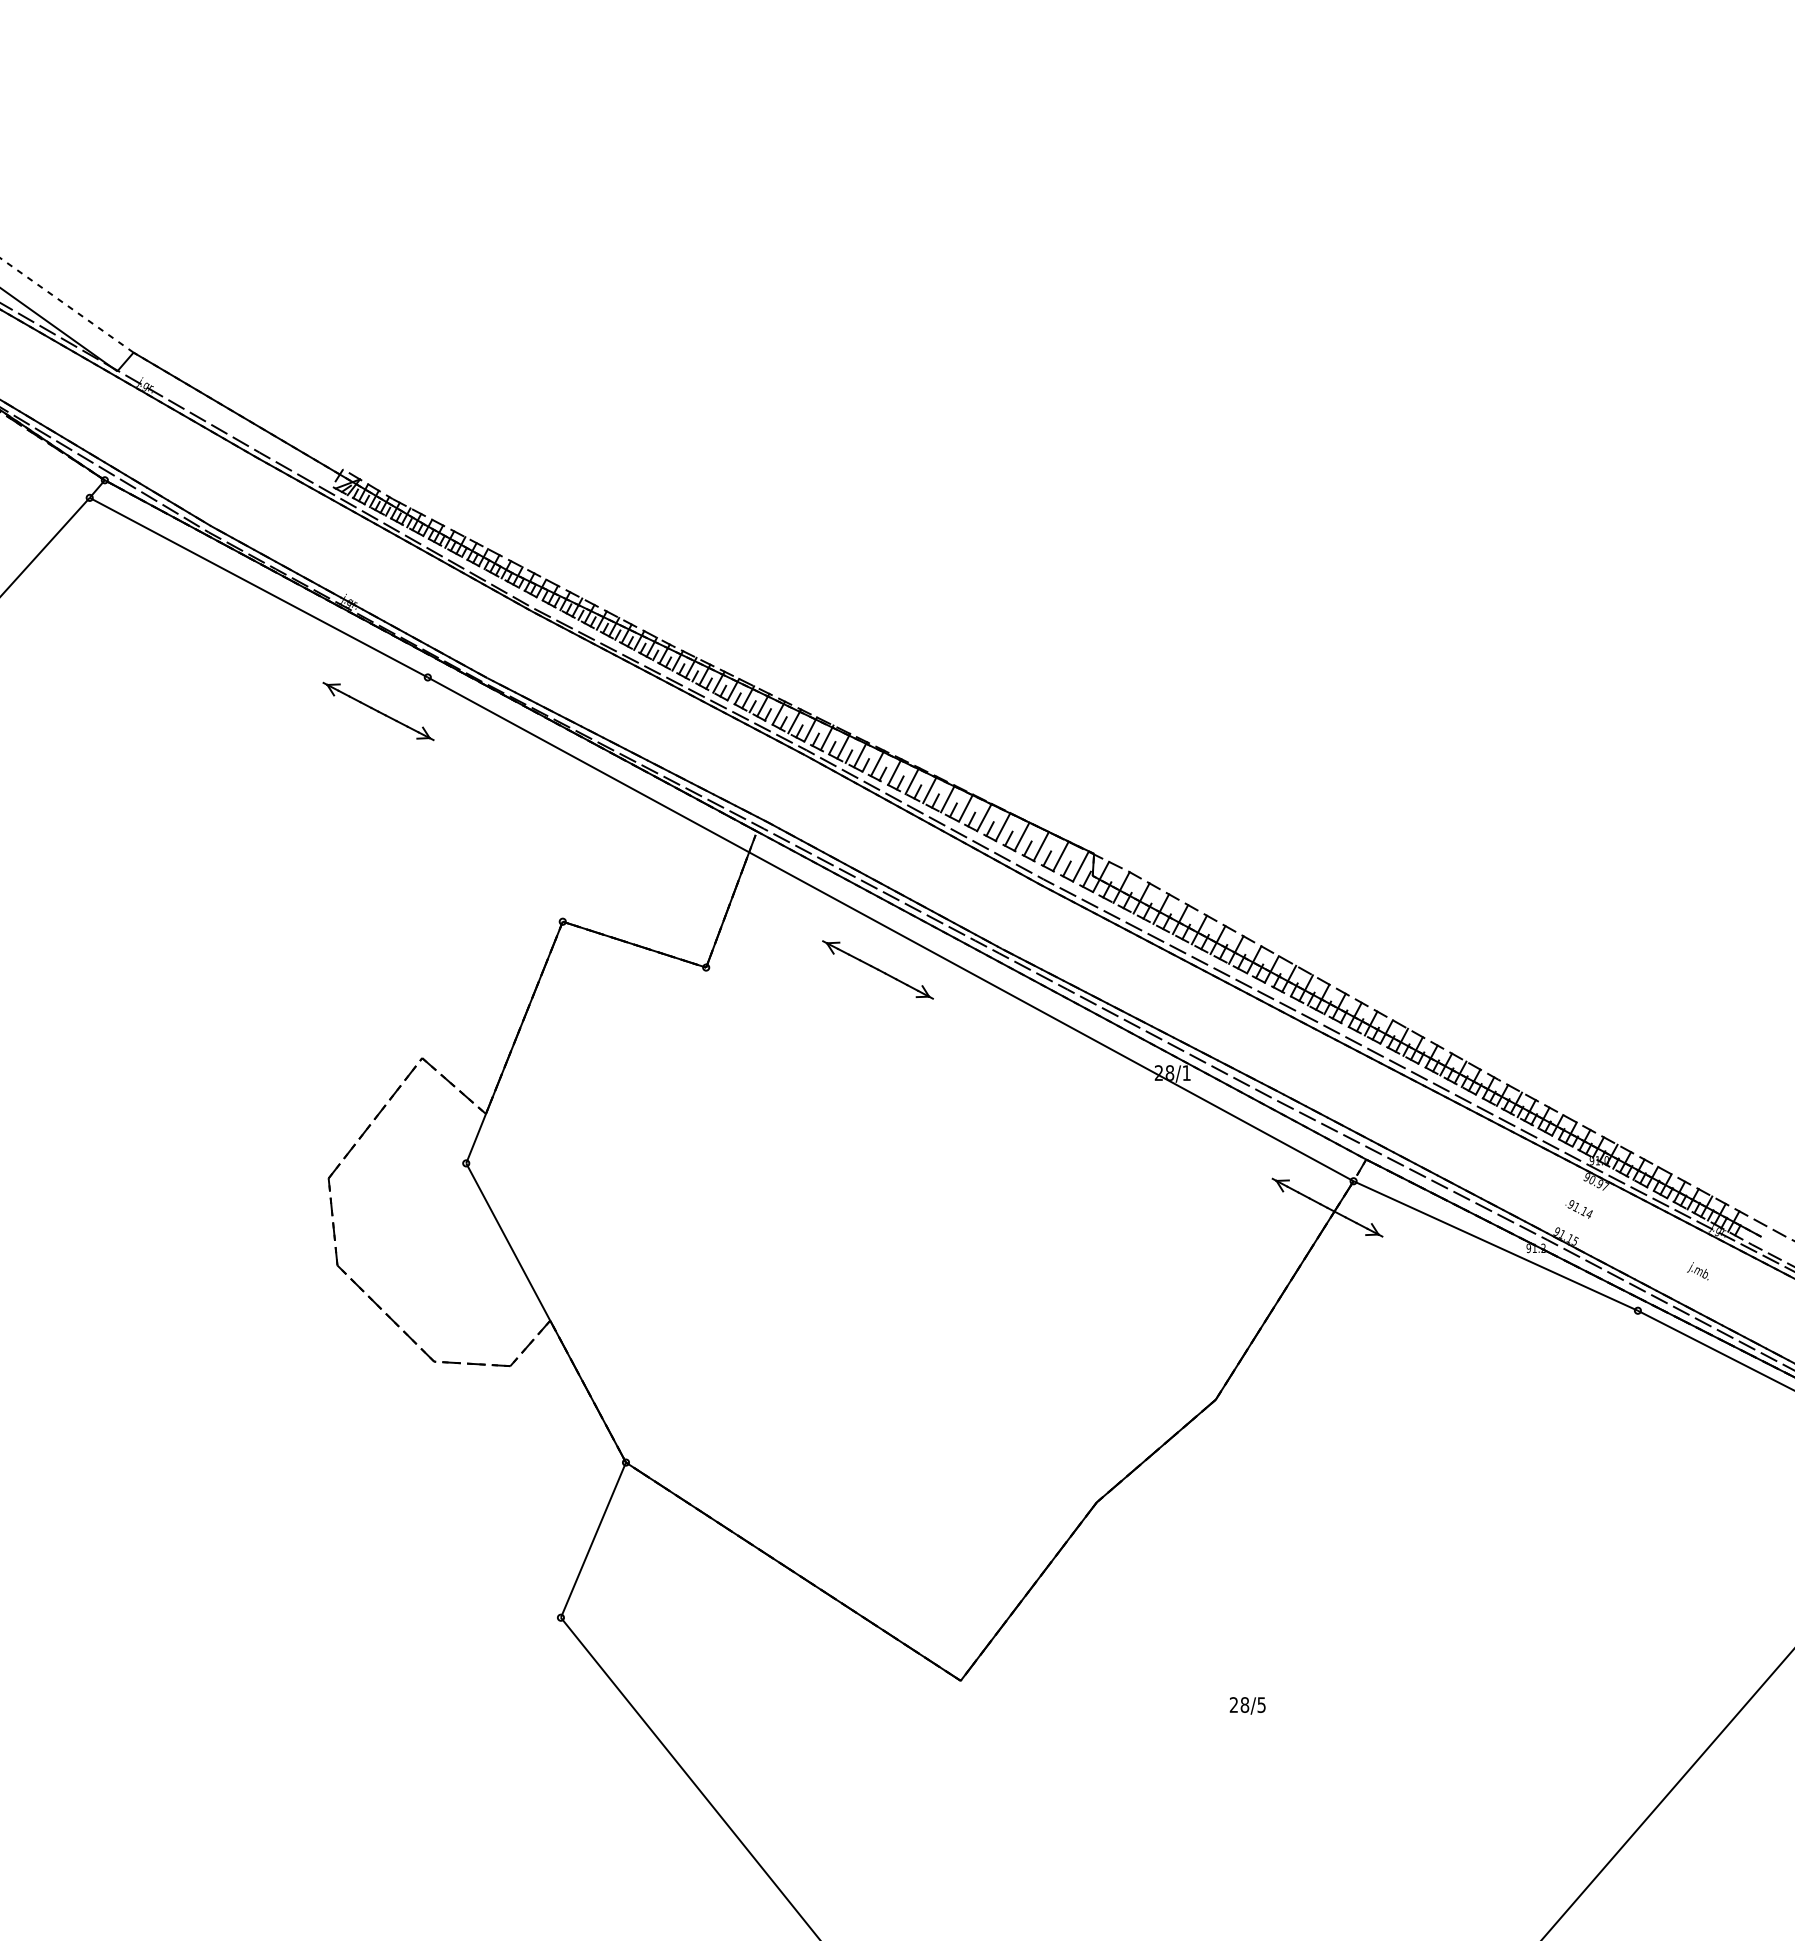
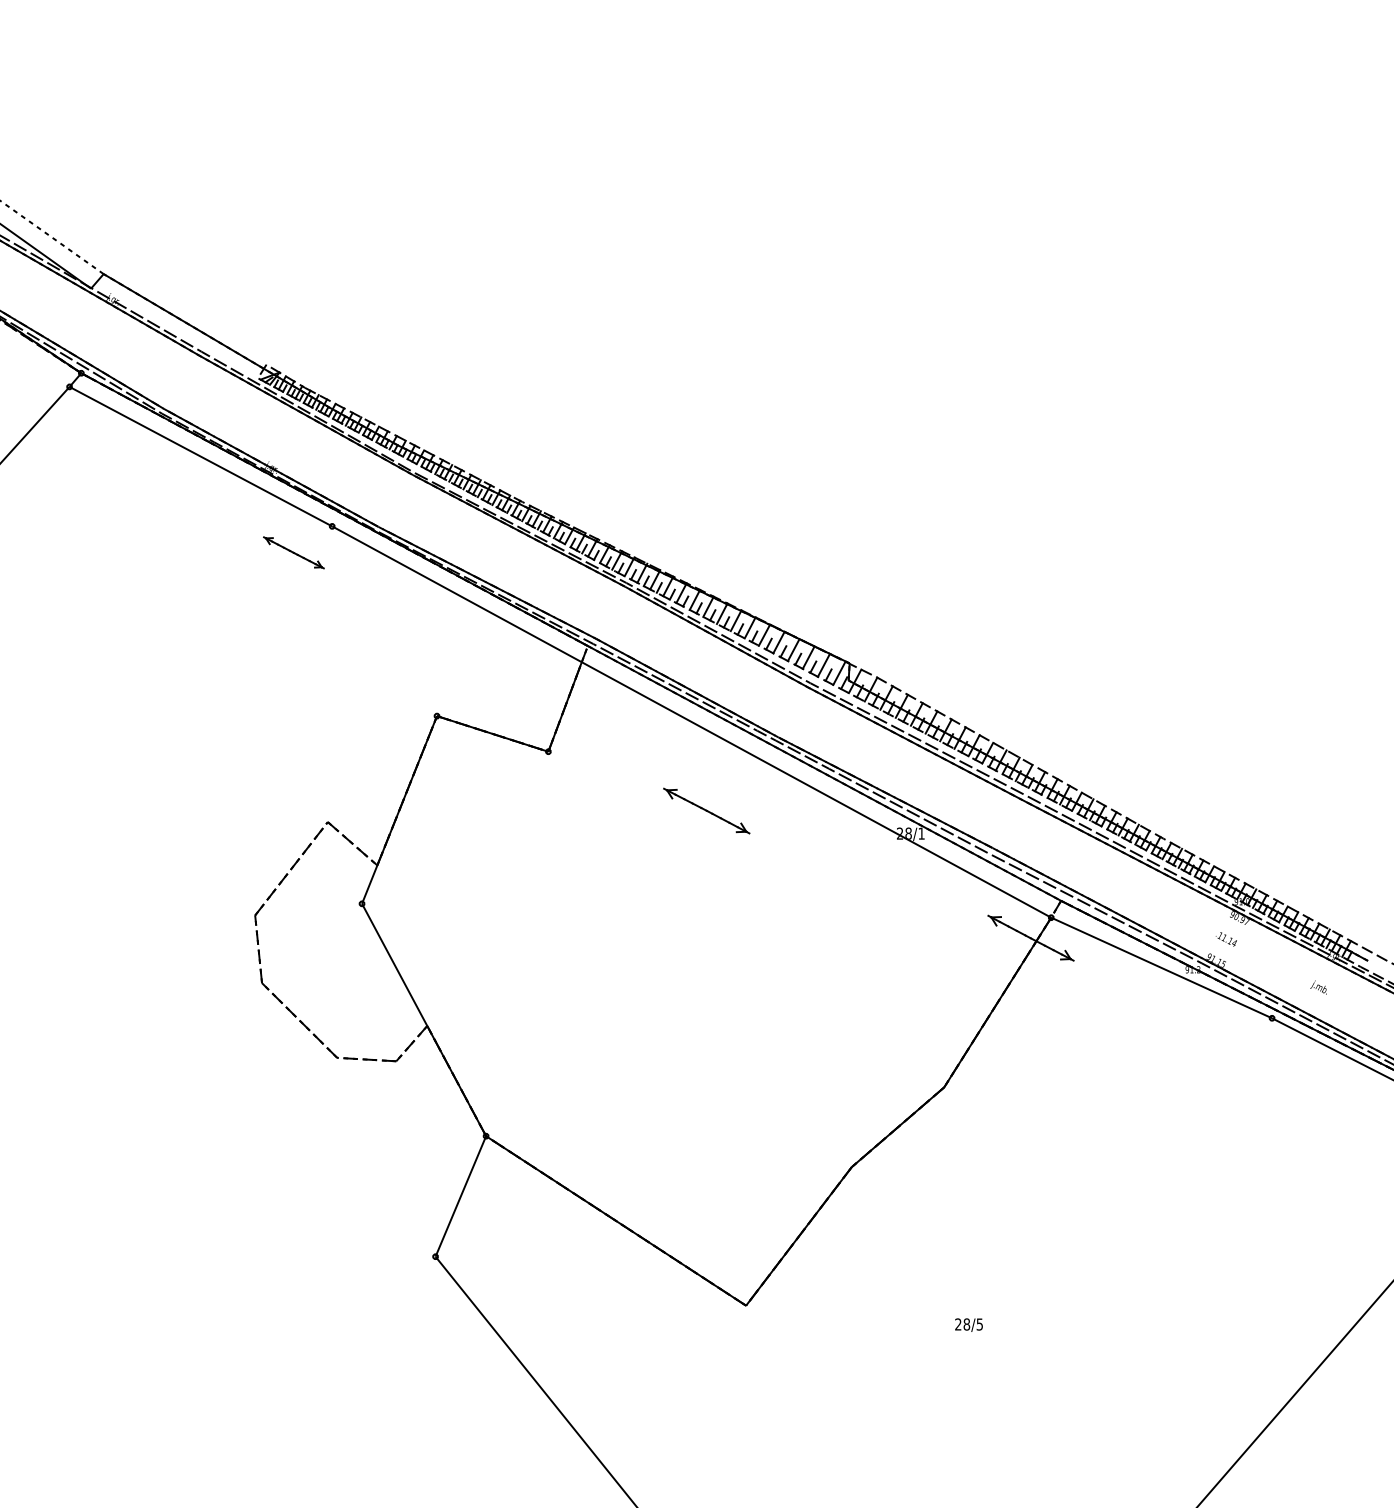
part: (378, 711) -> (293, 552), size x0.7
part: (877, 969) -> (706, 810), moved
text: (1571, 1204) -> (1220, 935), 91.14 -> 11.14

